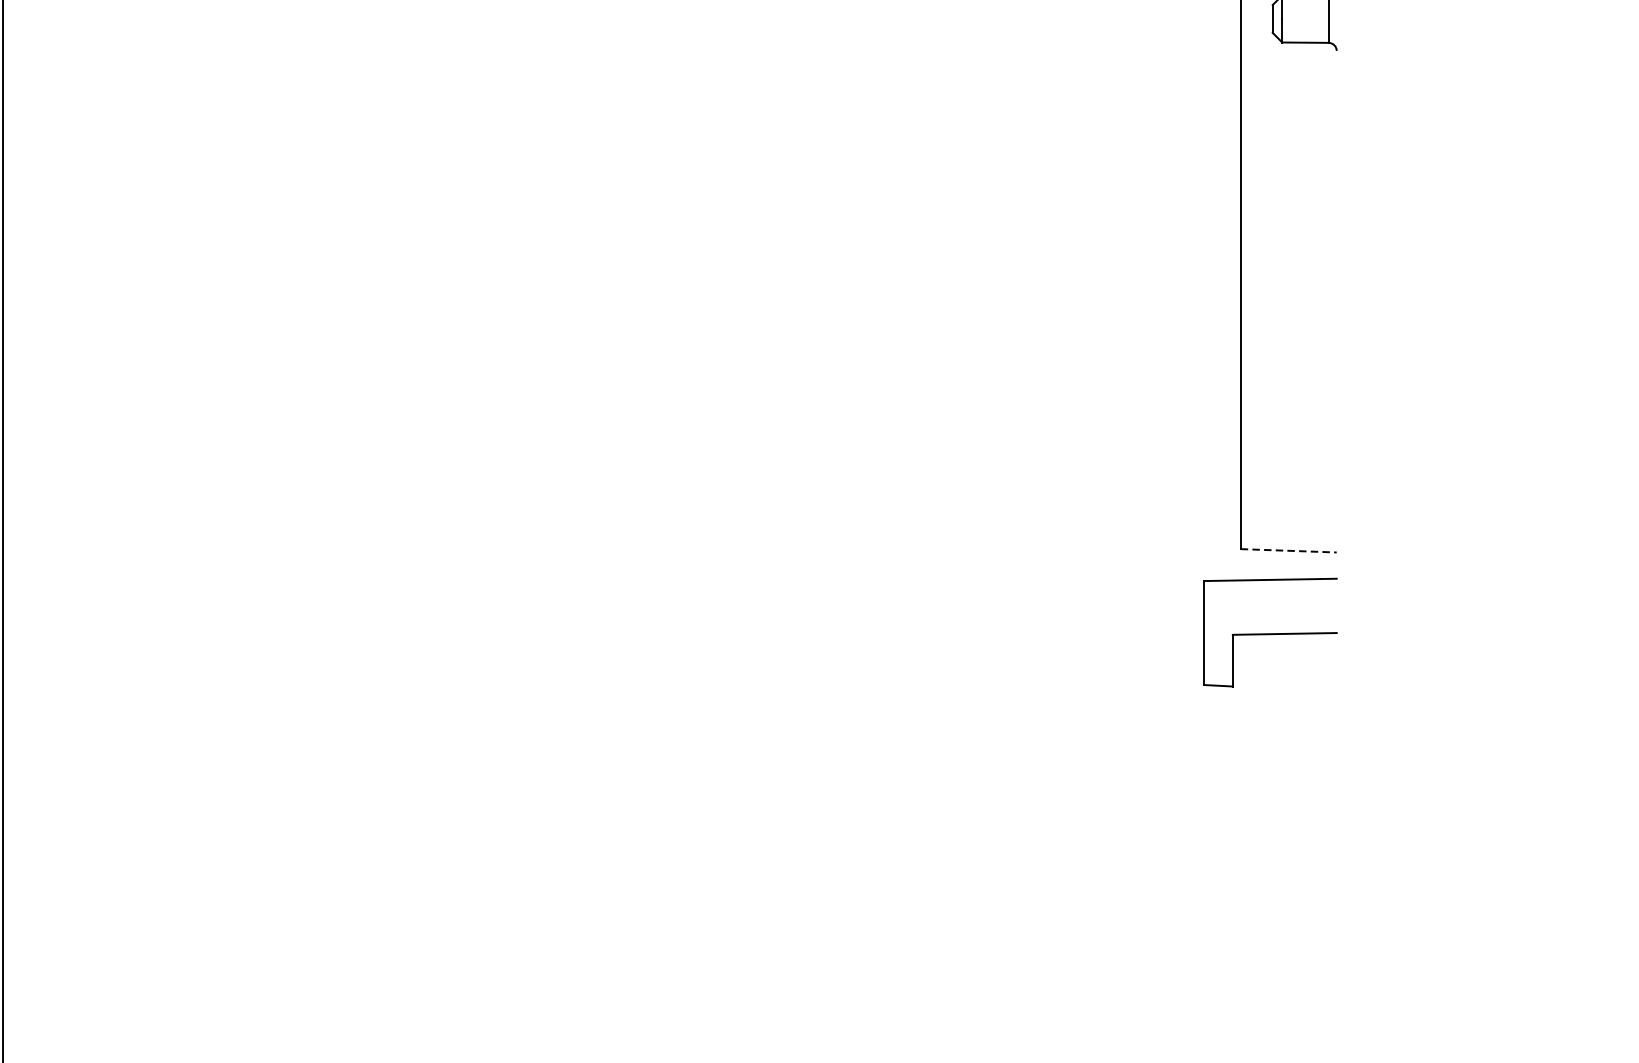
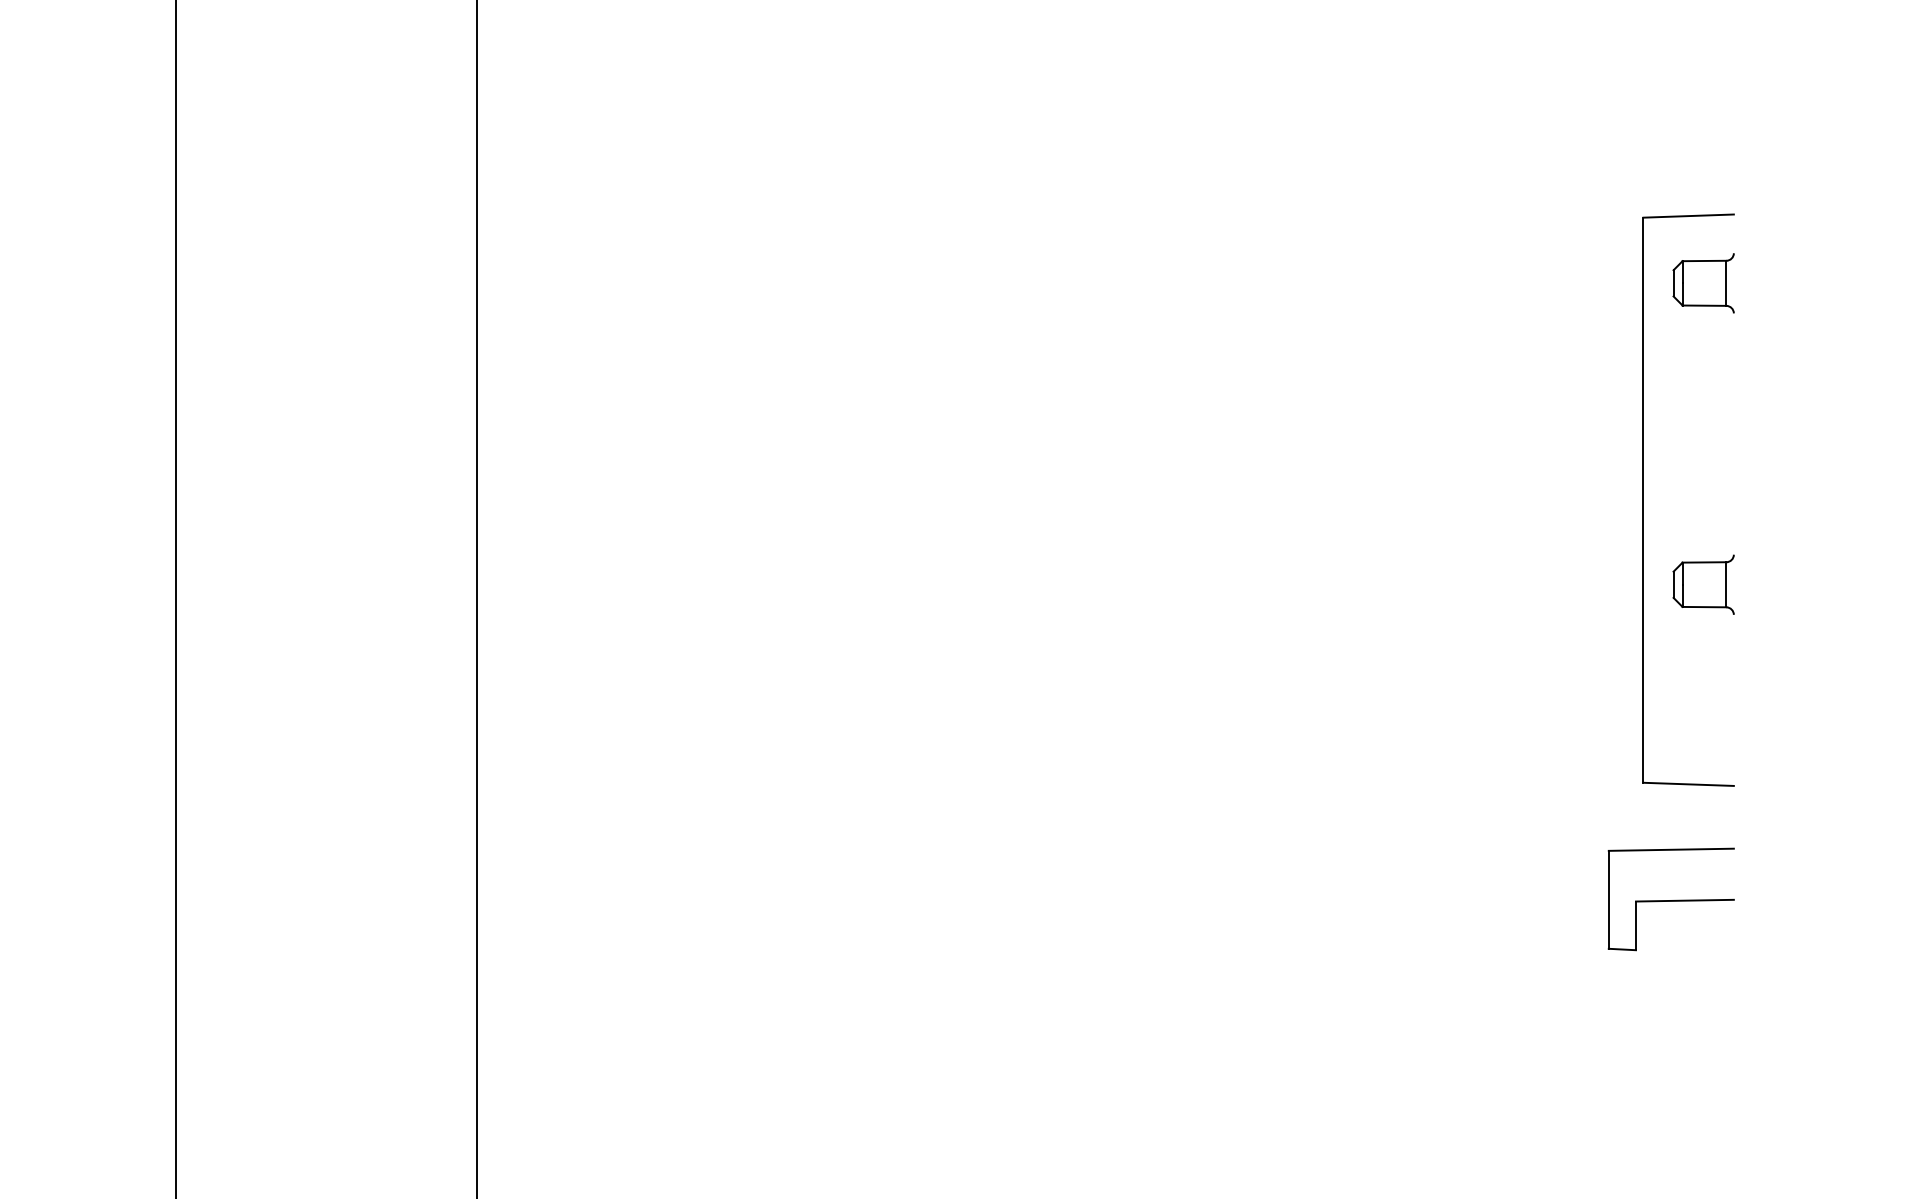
part: (1304, 338) -> (1703, 584), added
line: (1289, 550) -> (1689, 784), dashed -> solid
part: (1269, 632) -> (1670, 899), moved

